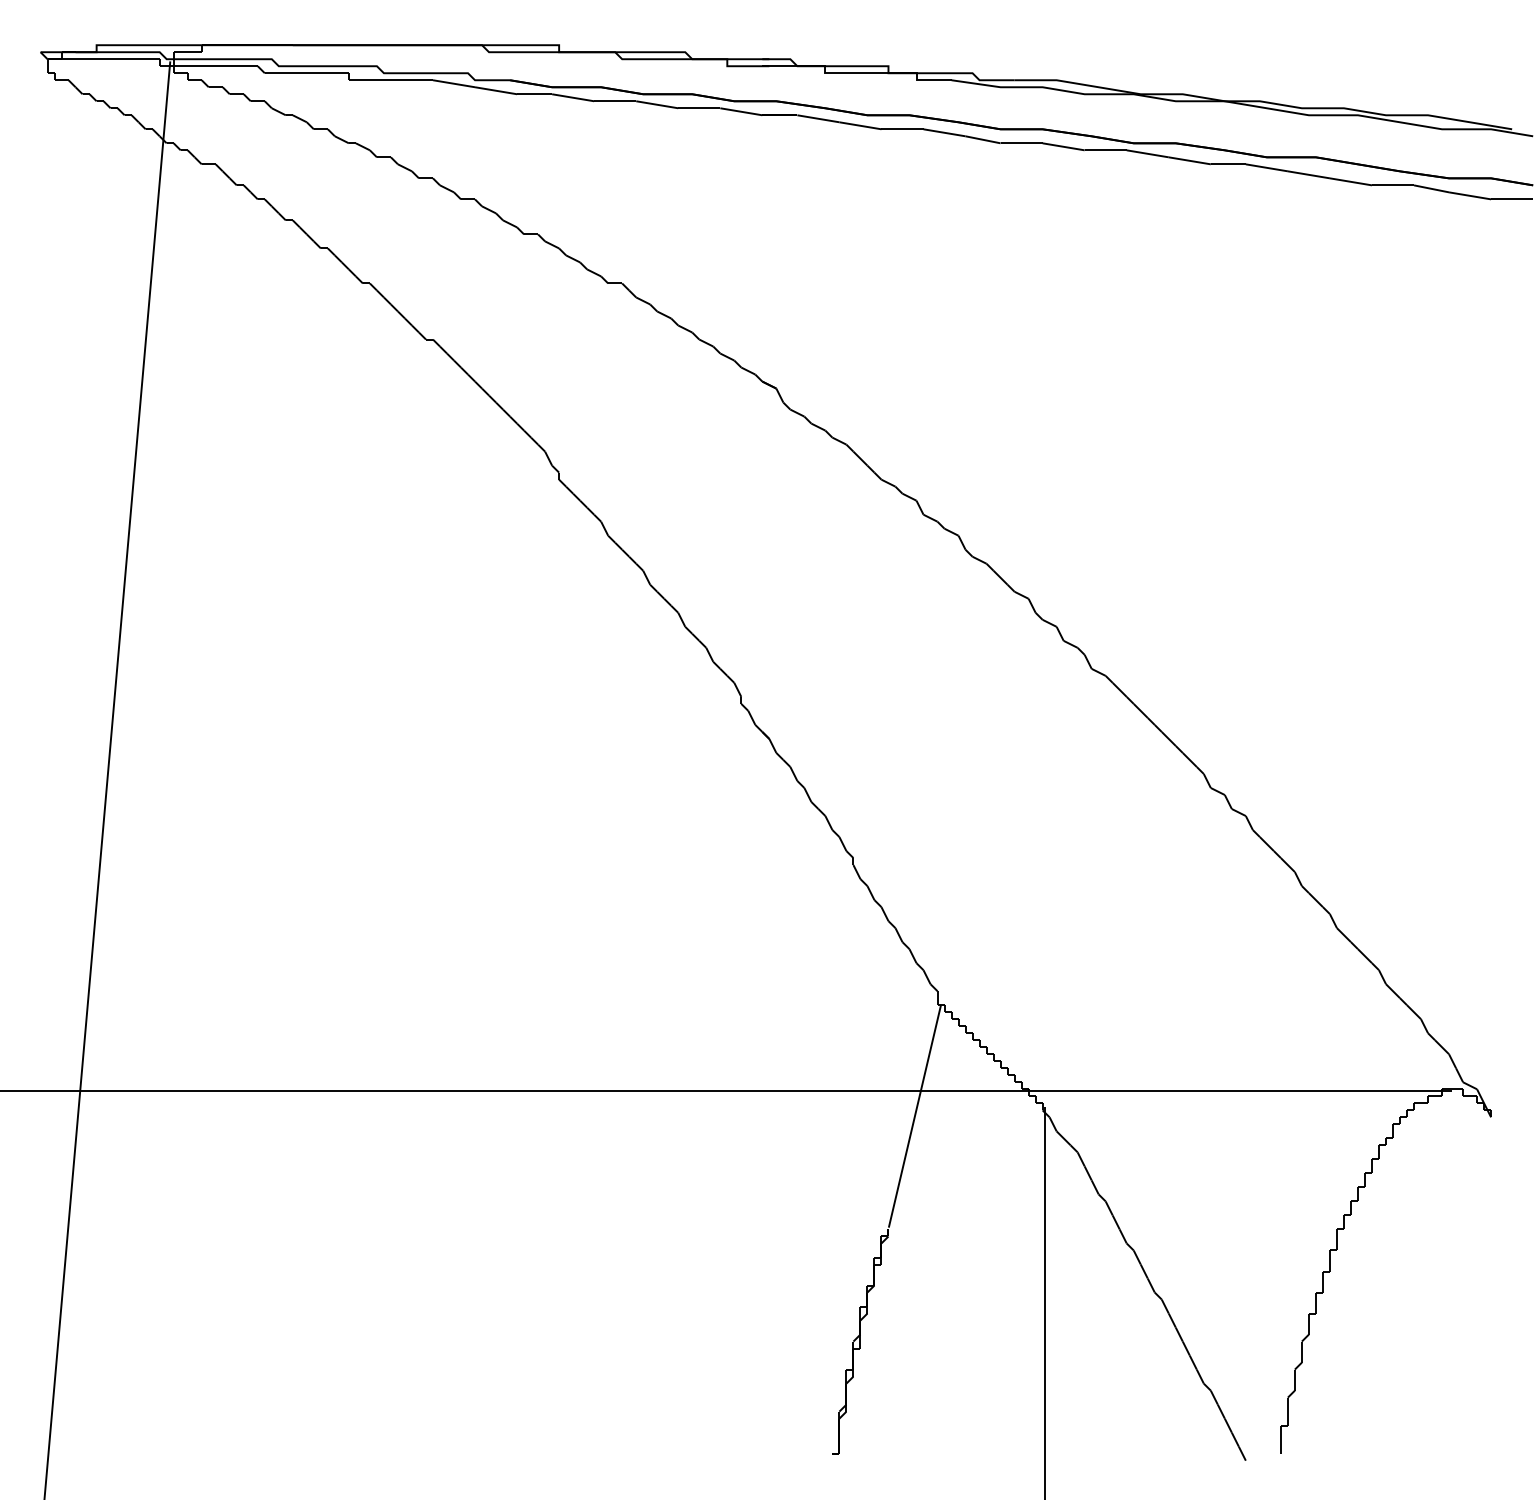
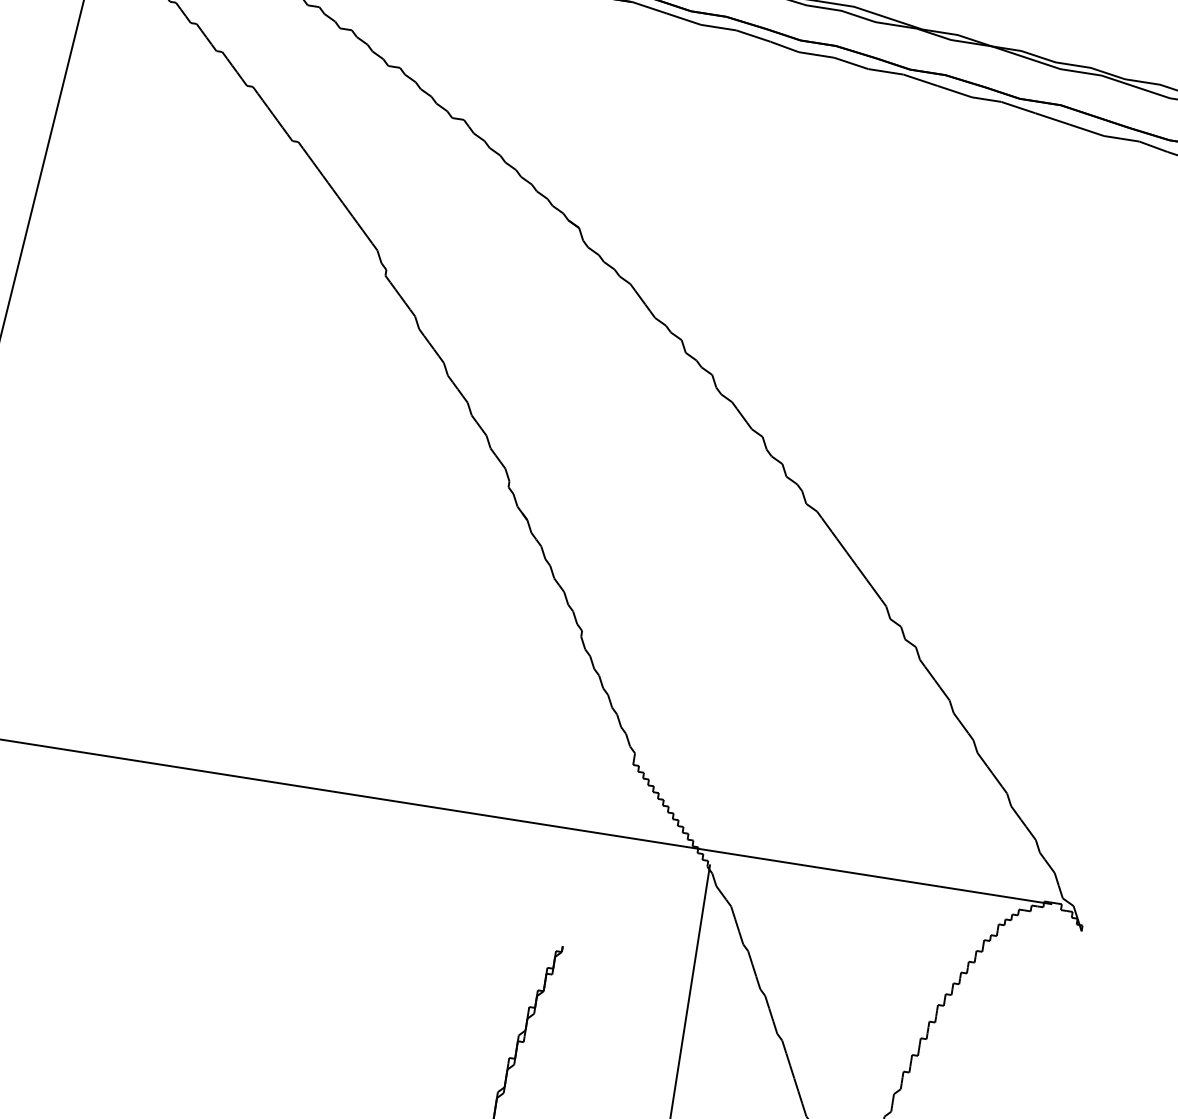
line: (914, 1116) -> (599, 855), removed

